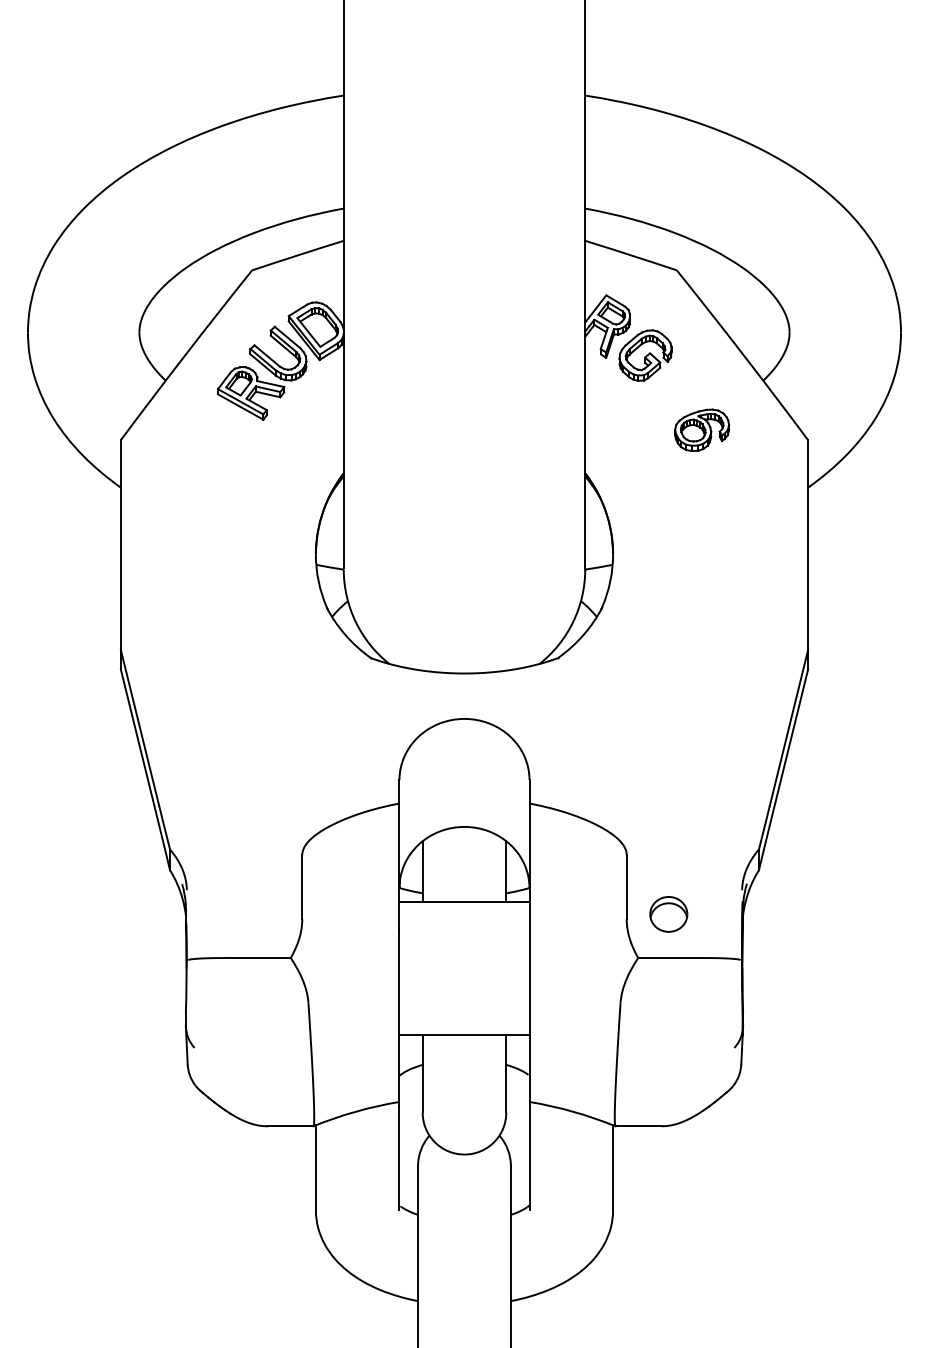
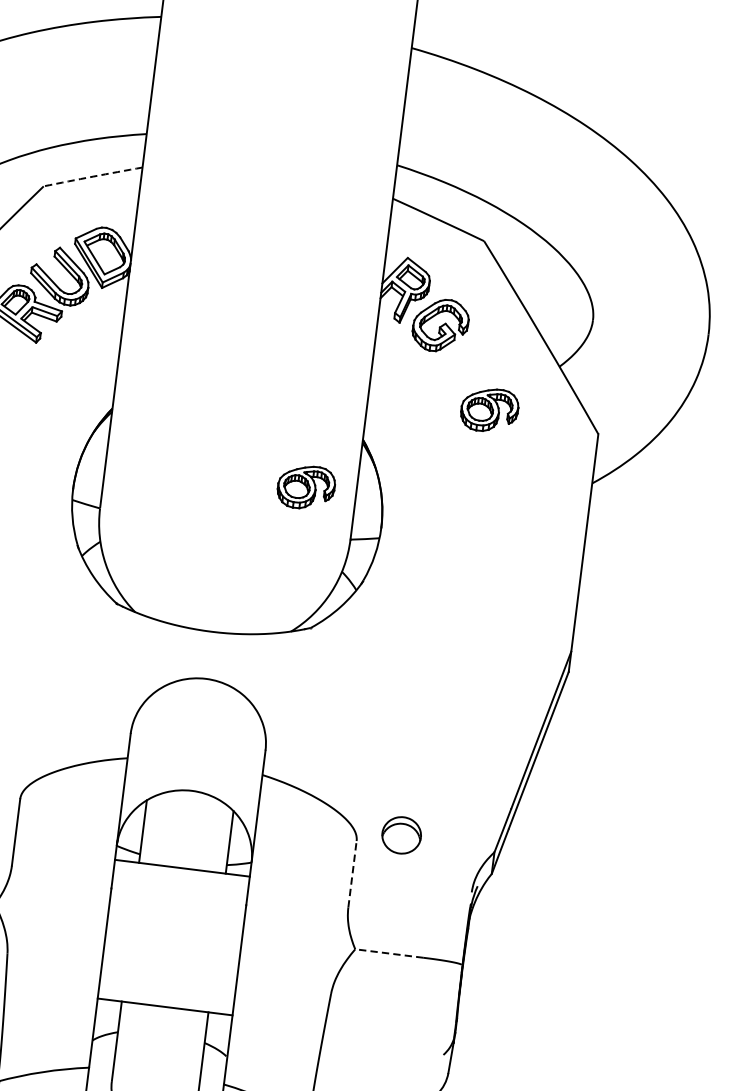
arc: (297, 255) -> (92, 176), solid -> dashed
part: (537, 524) -> (306, 486), added
line: (626, 886) -> (352, 873), solid -> dashed
part: (668, 914) -> (401, 835), moved
line: (671, 958) -> (389, 954), solid -> dashed

